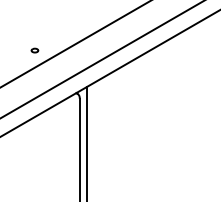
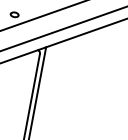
part: (34, 50) -> (14, 14), size x1.67

